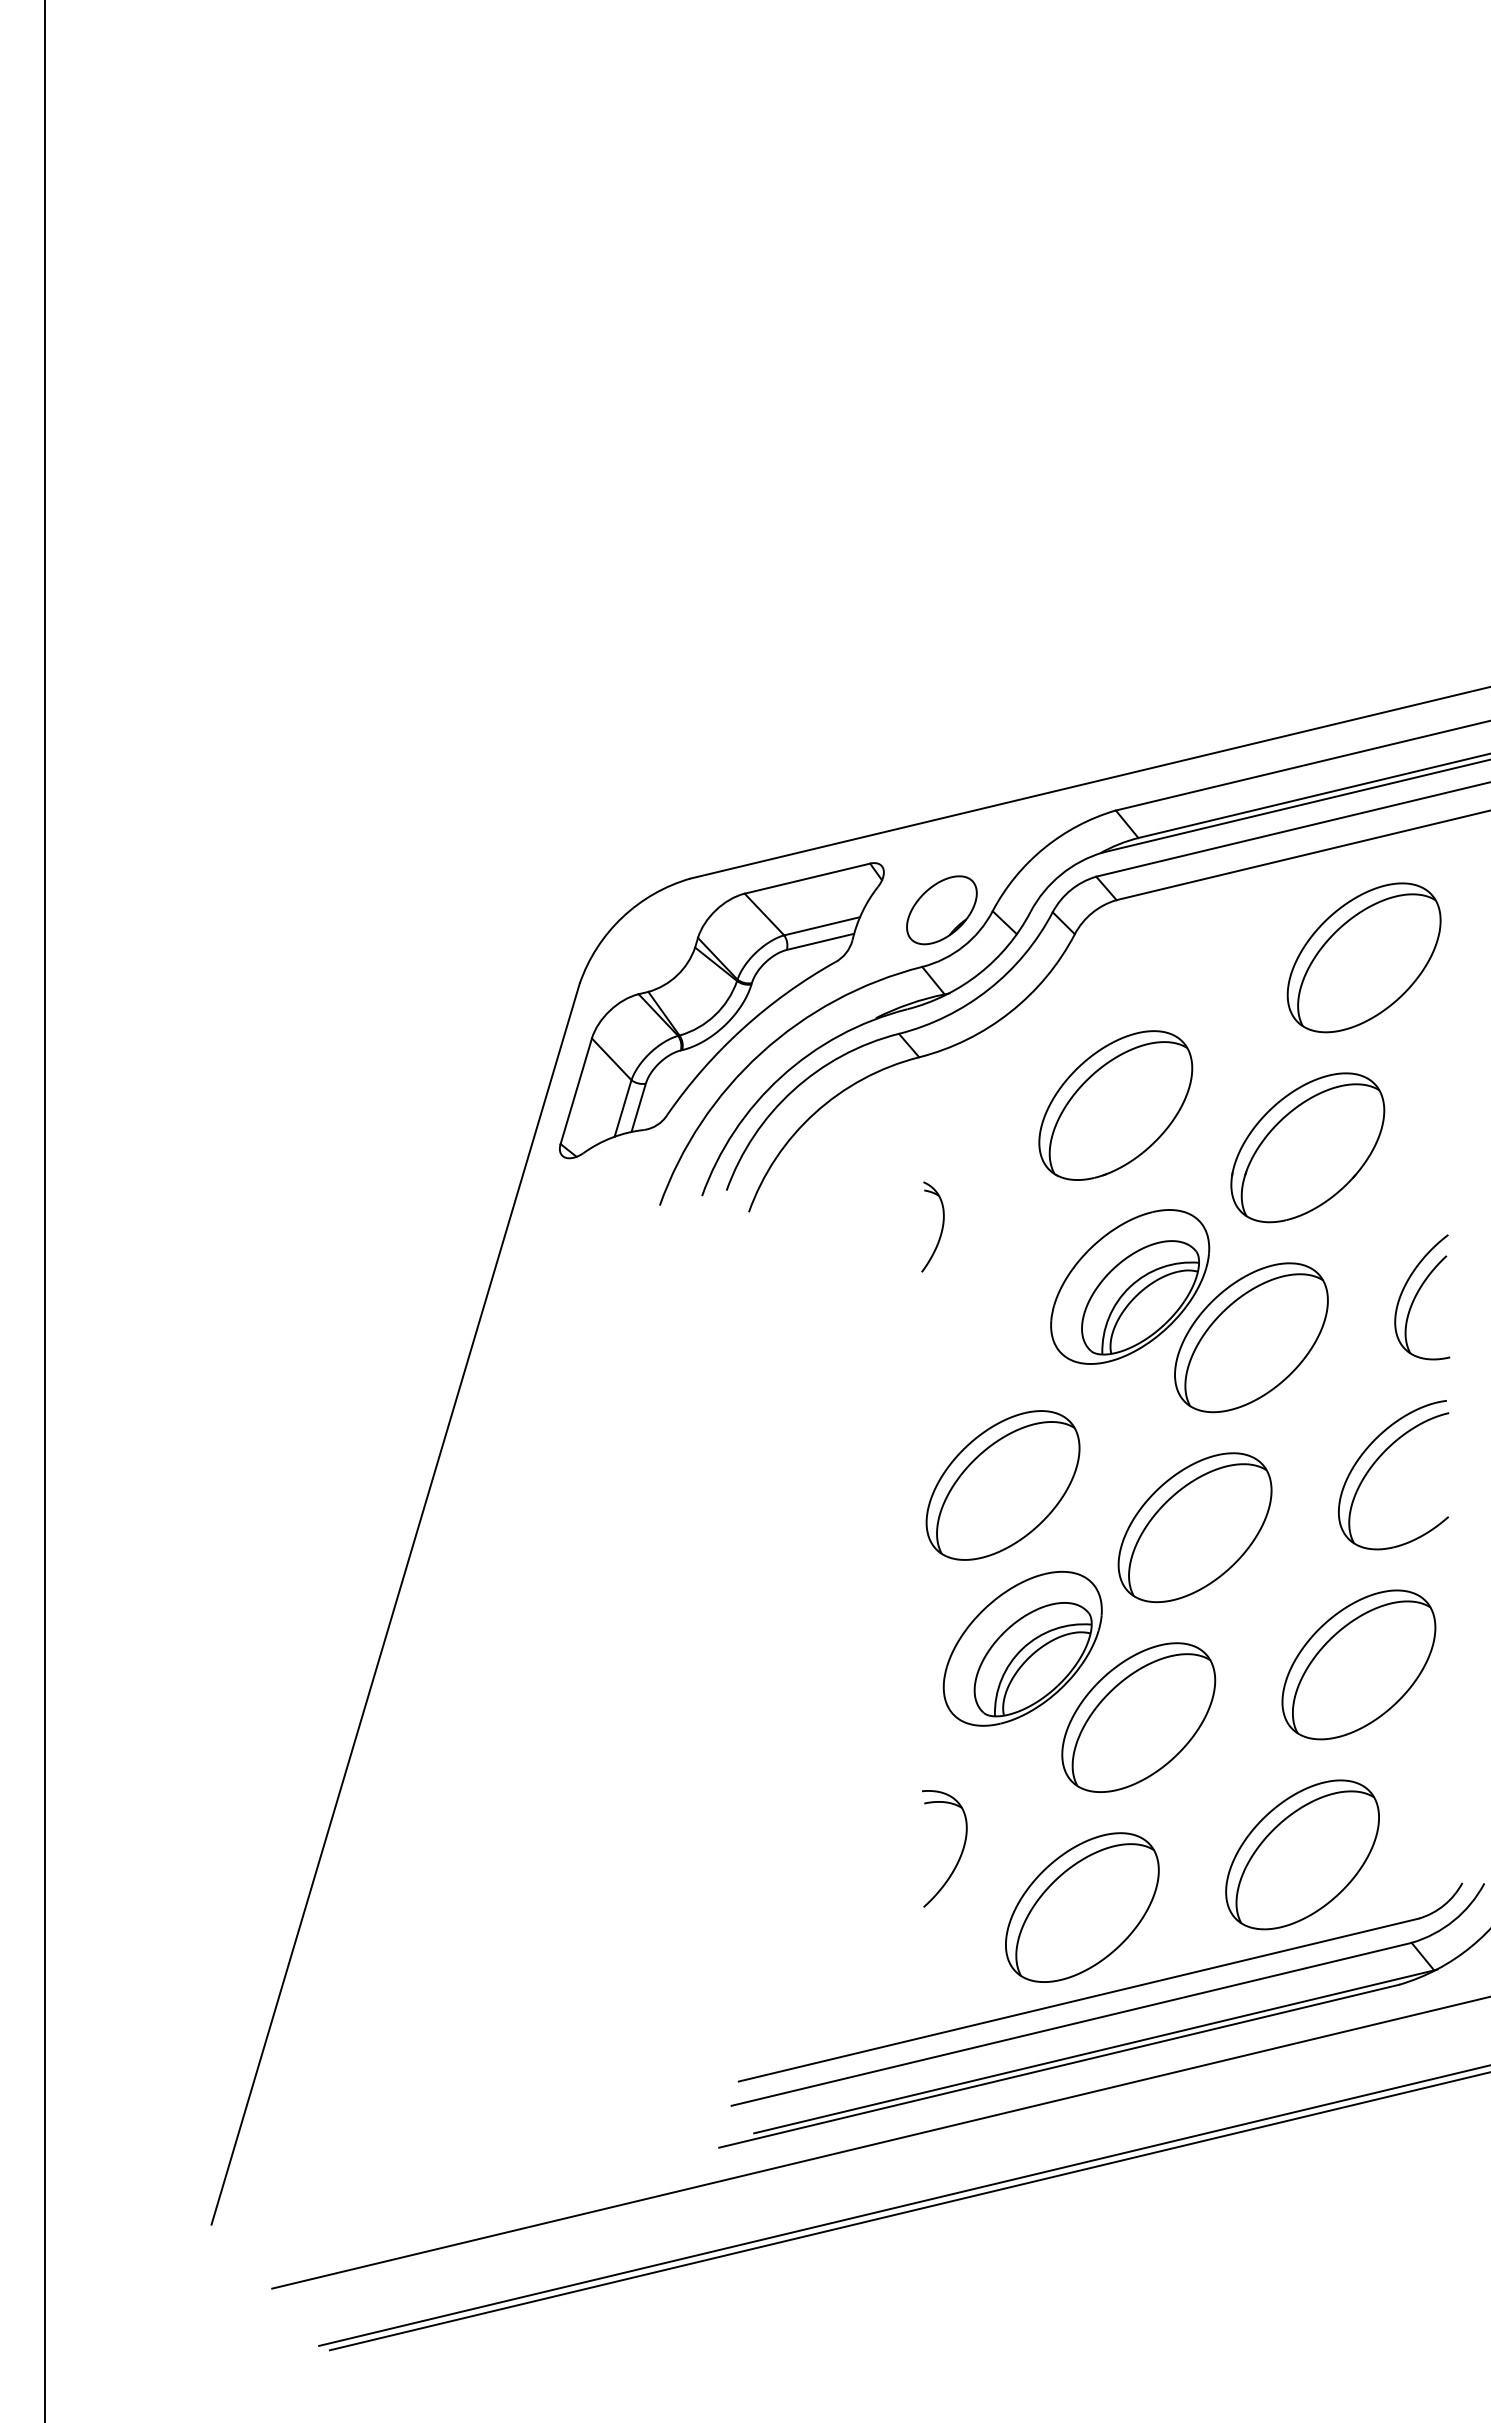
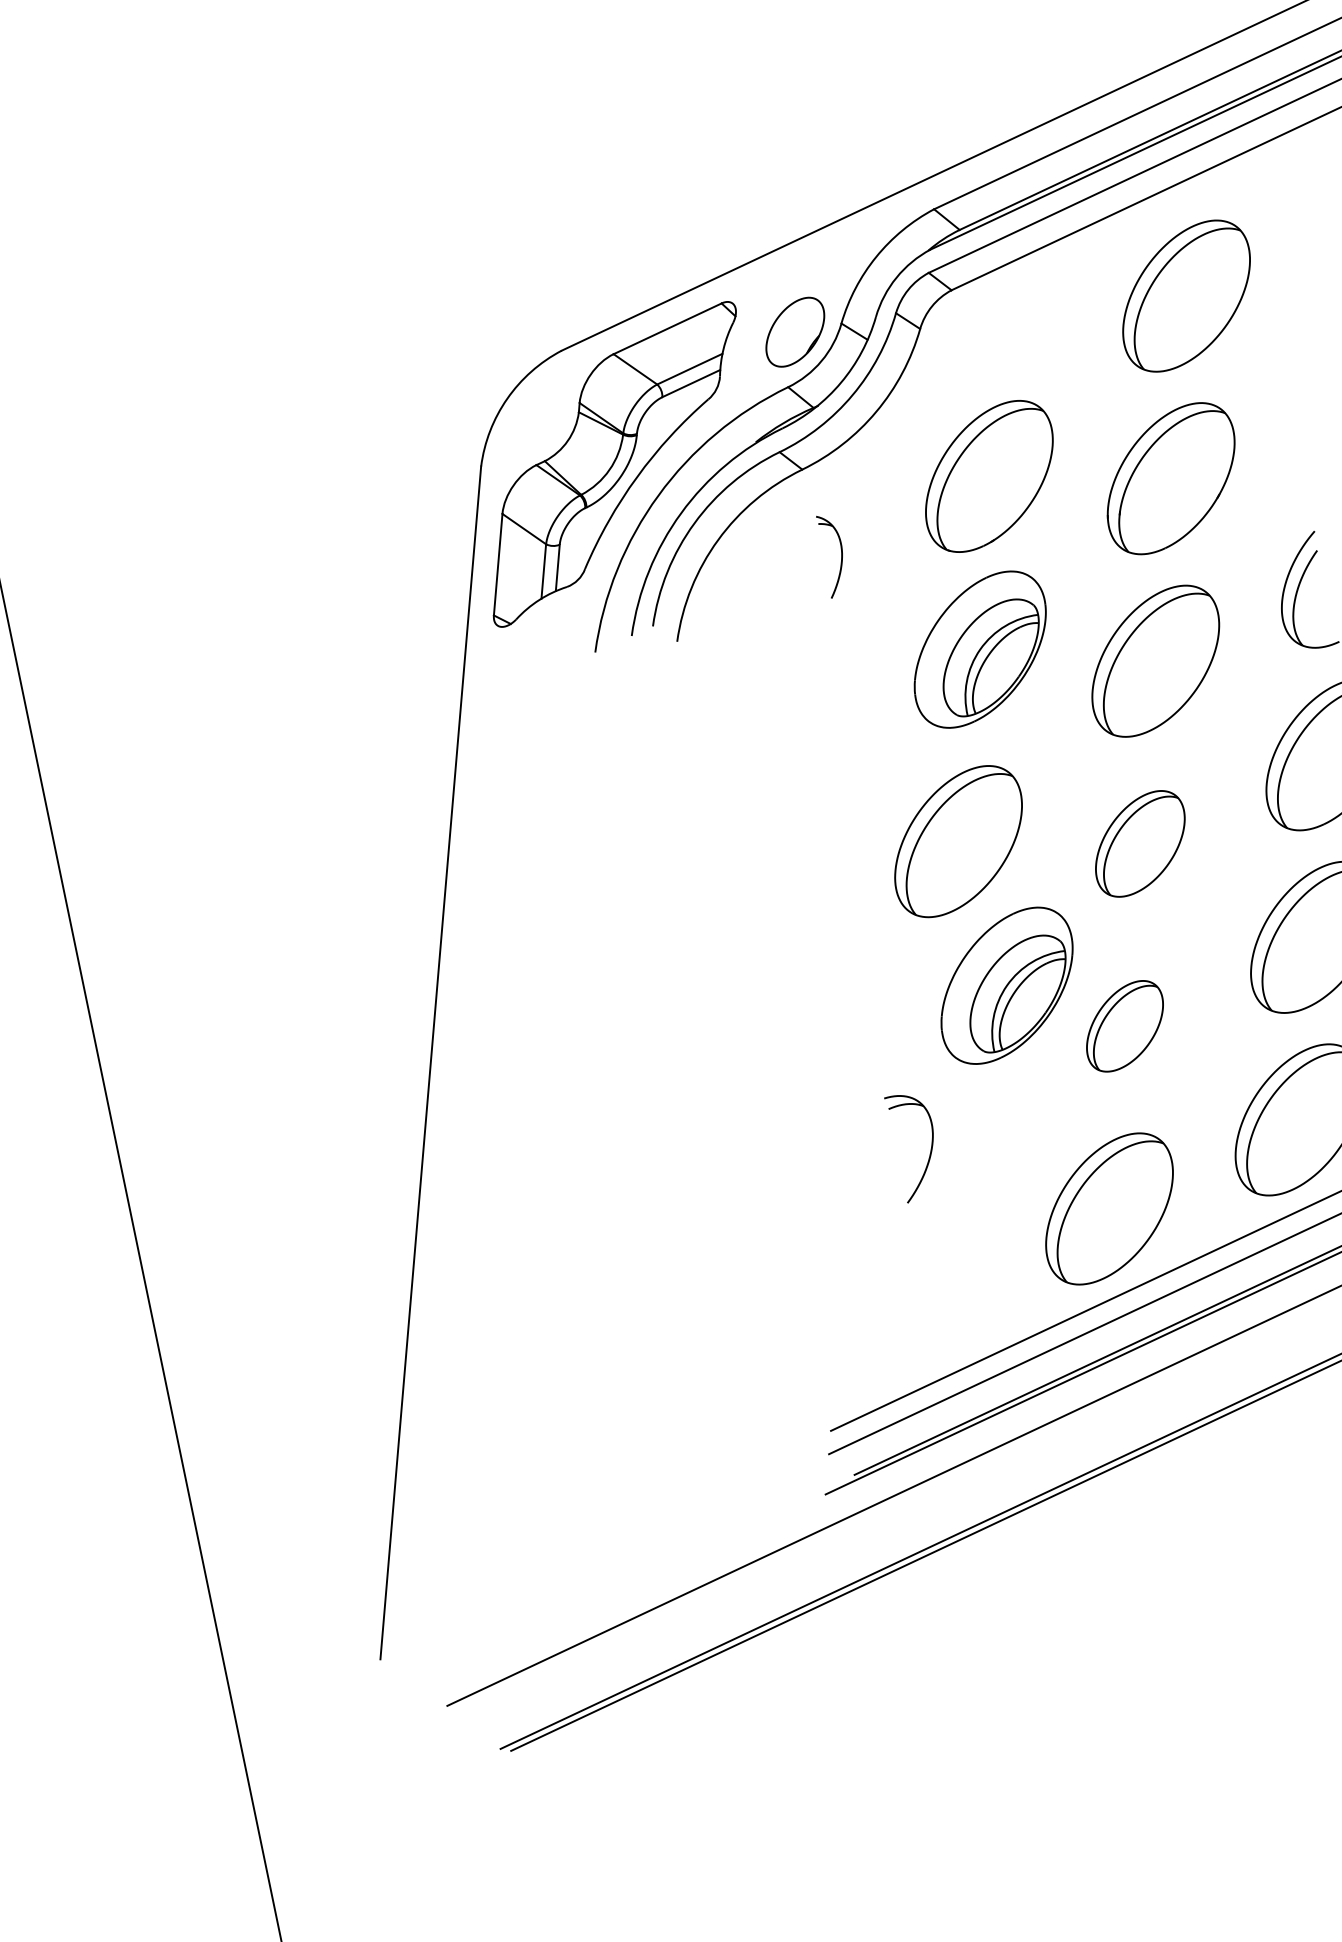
part: (941, 1227) -> (840, 554), moved
part: (1130, 1286) -> (980, 649), moved
part: (1194, 1527) -> (1139, 843), size x0.7
part: (1138, 1717) -> (1124, 1026), size x0.6
part: (960, 1853) -> (930, 1147), moved

